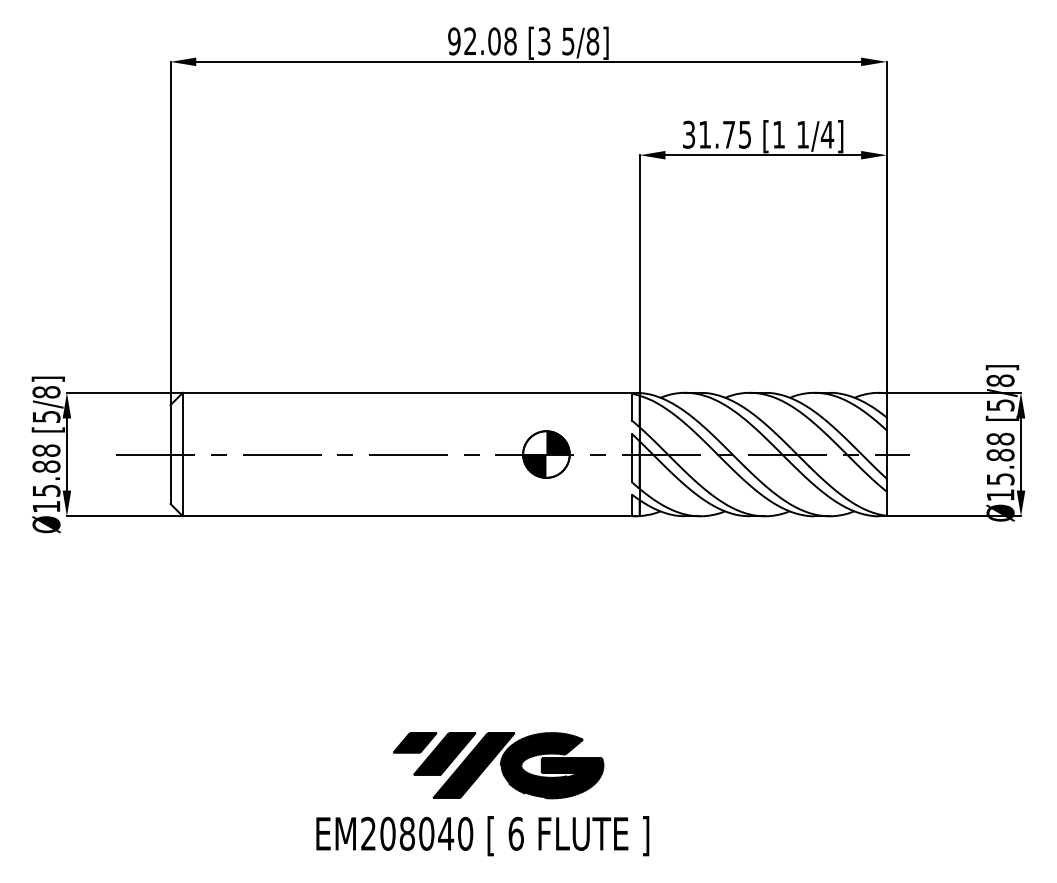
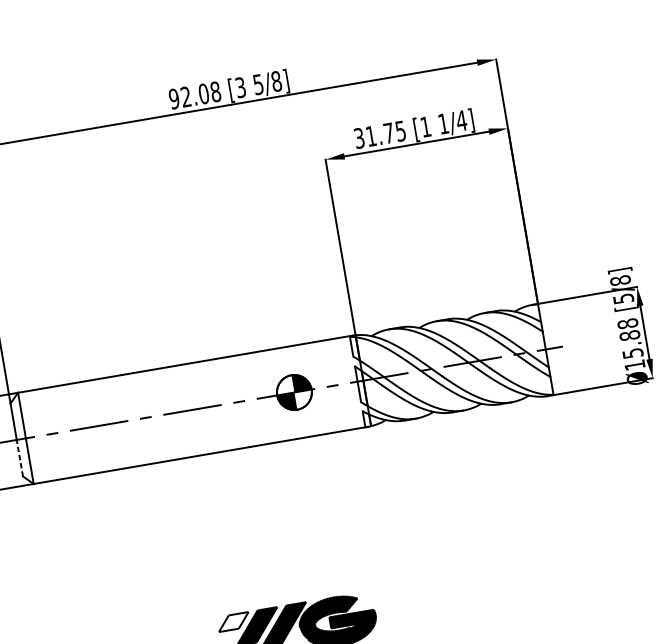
line: (170, 479) -> (19, 458), solid -> dashed
fill: (414, 742) -> (233, 621), removed

